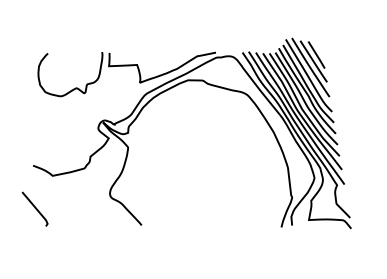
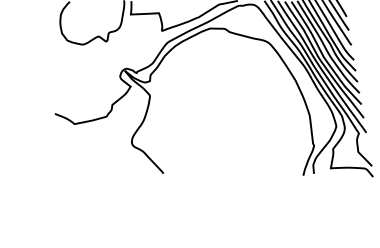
curve: (34, 208) -> (56, 156), removed

